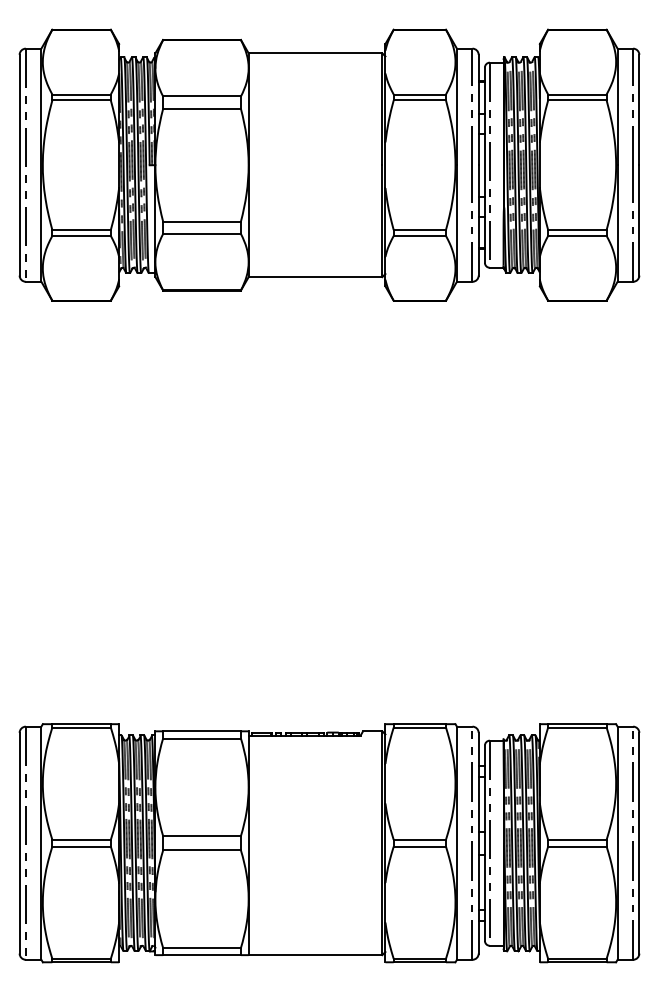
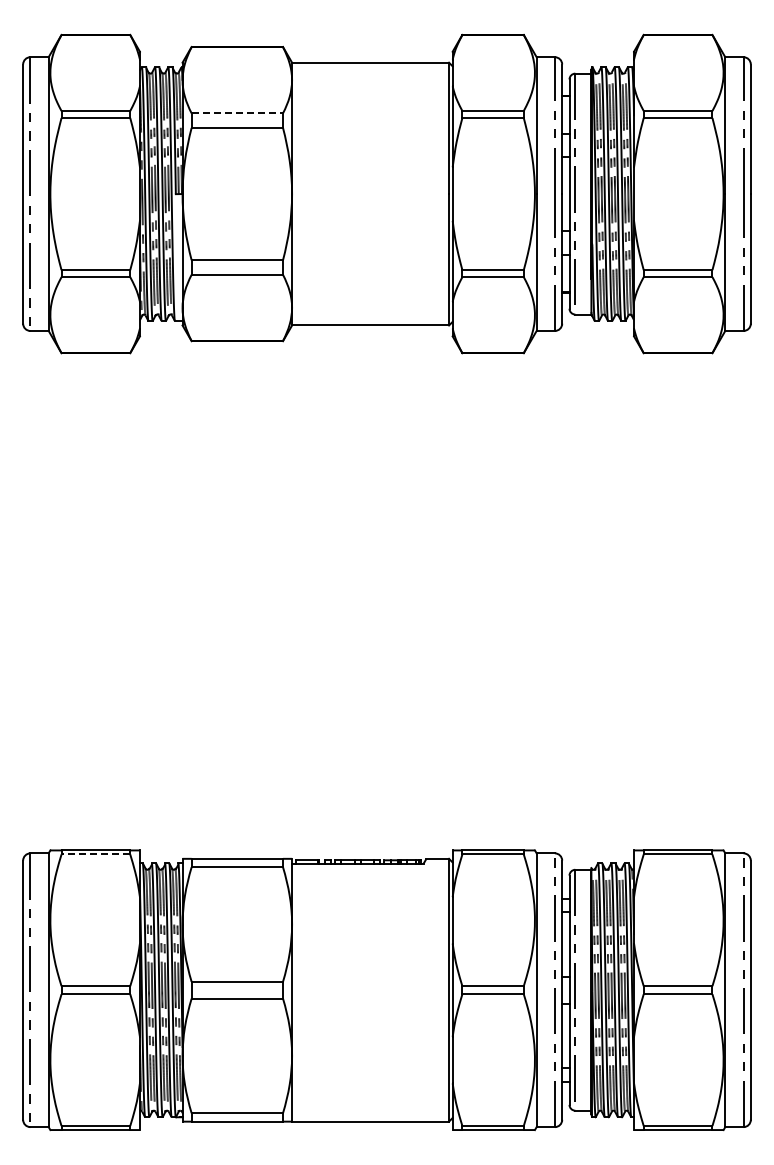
line: (202, 96) -> (237, 113), solid -> dashed
line: (81, 727) -> (95, 854), solid -> dashed

